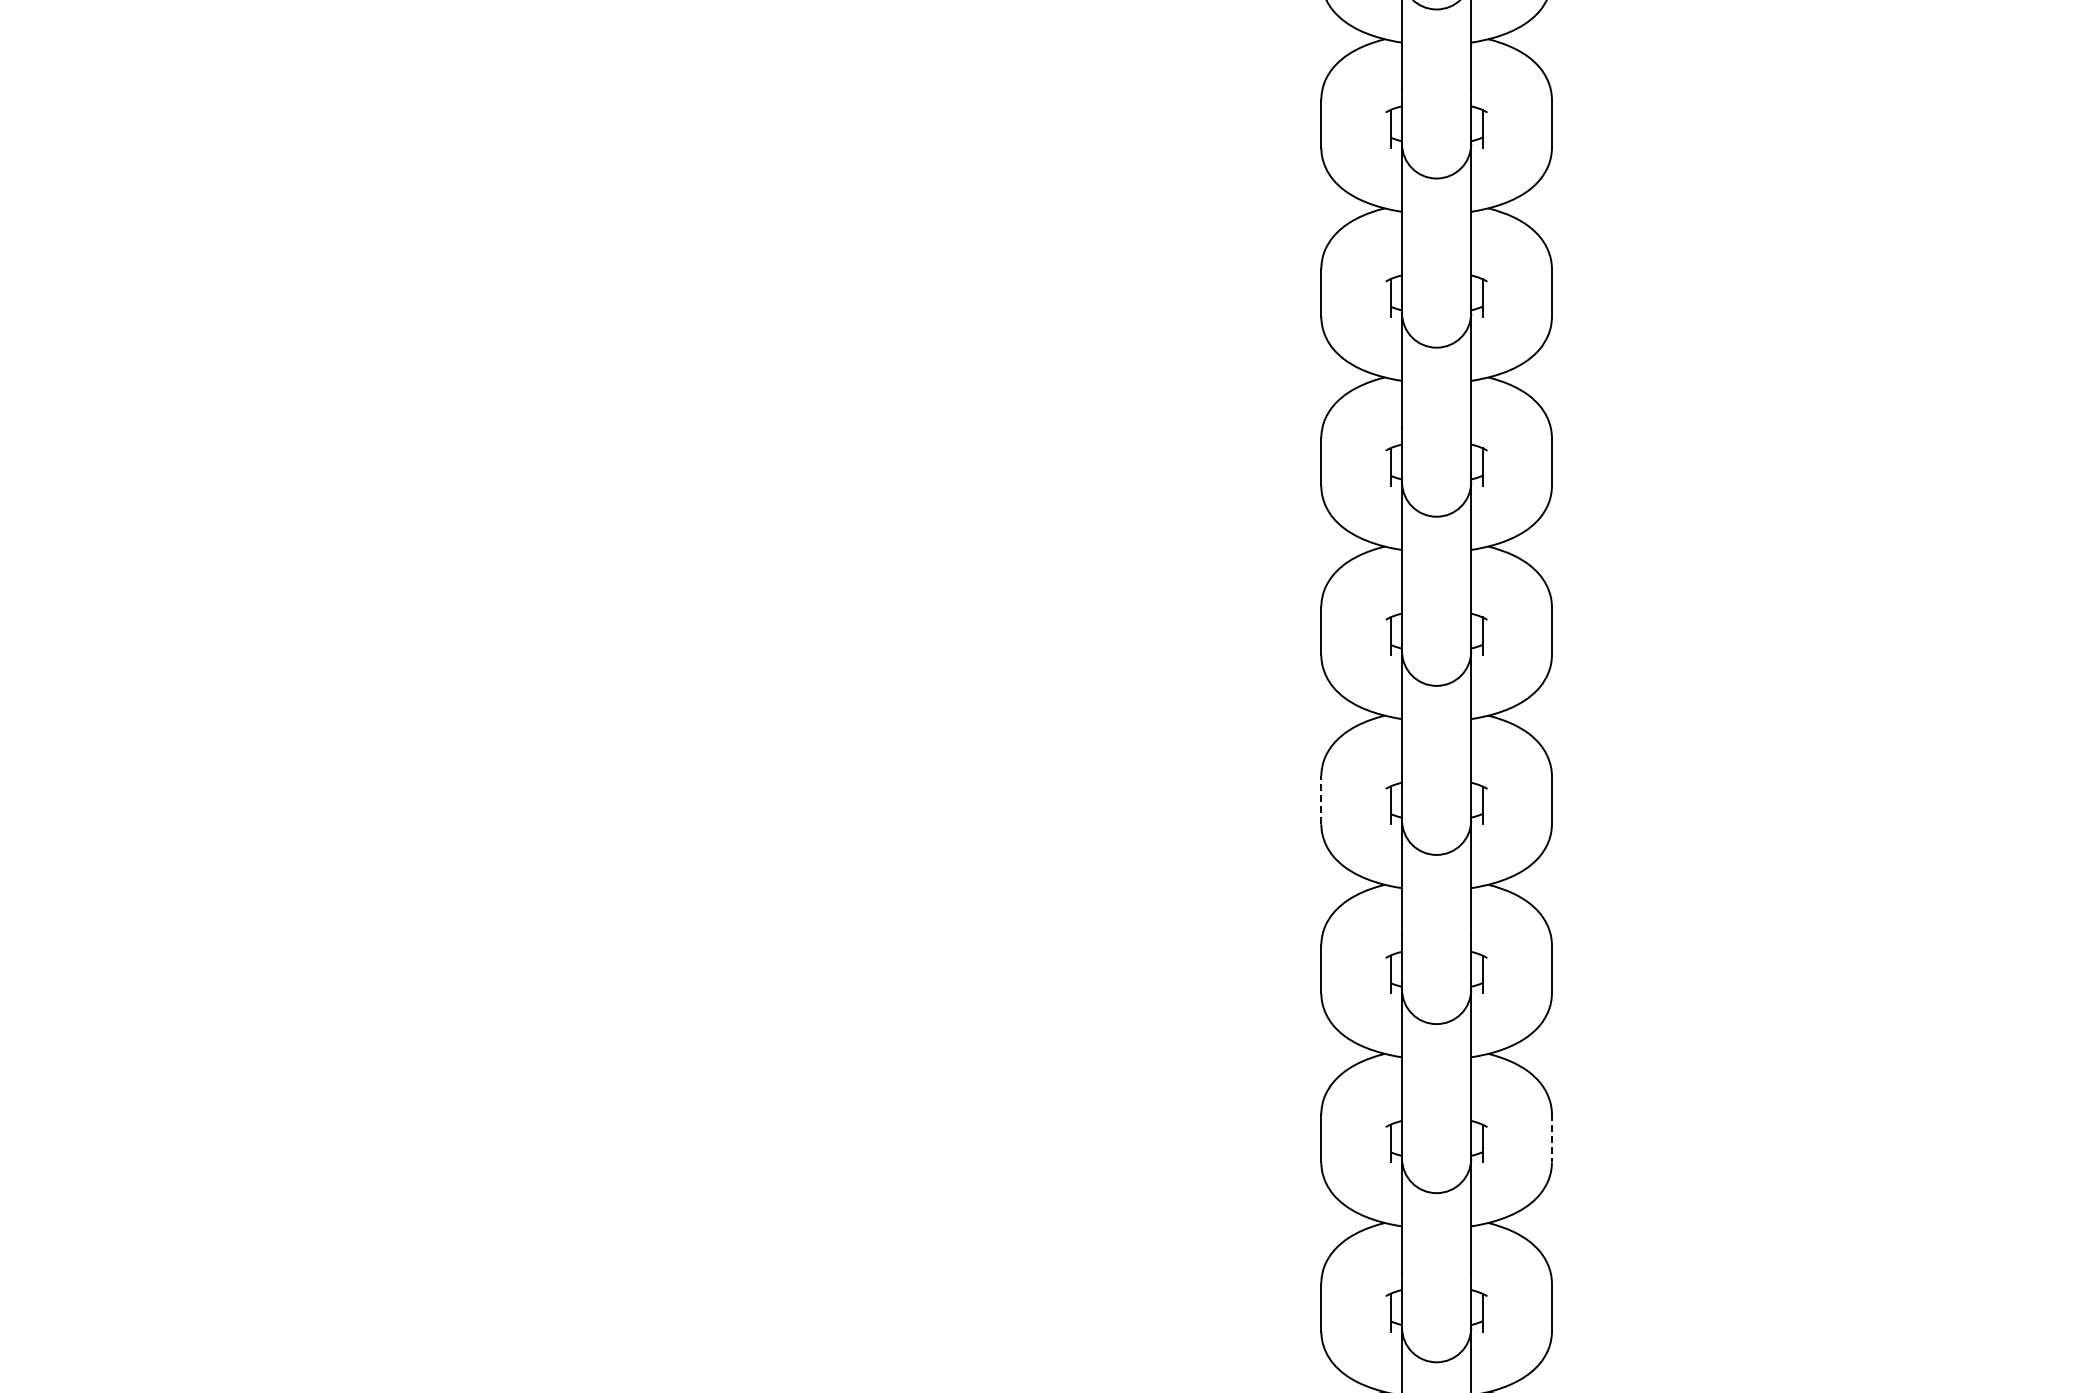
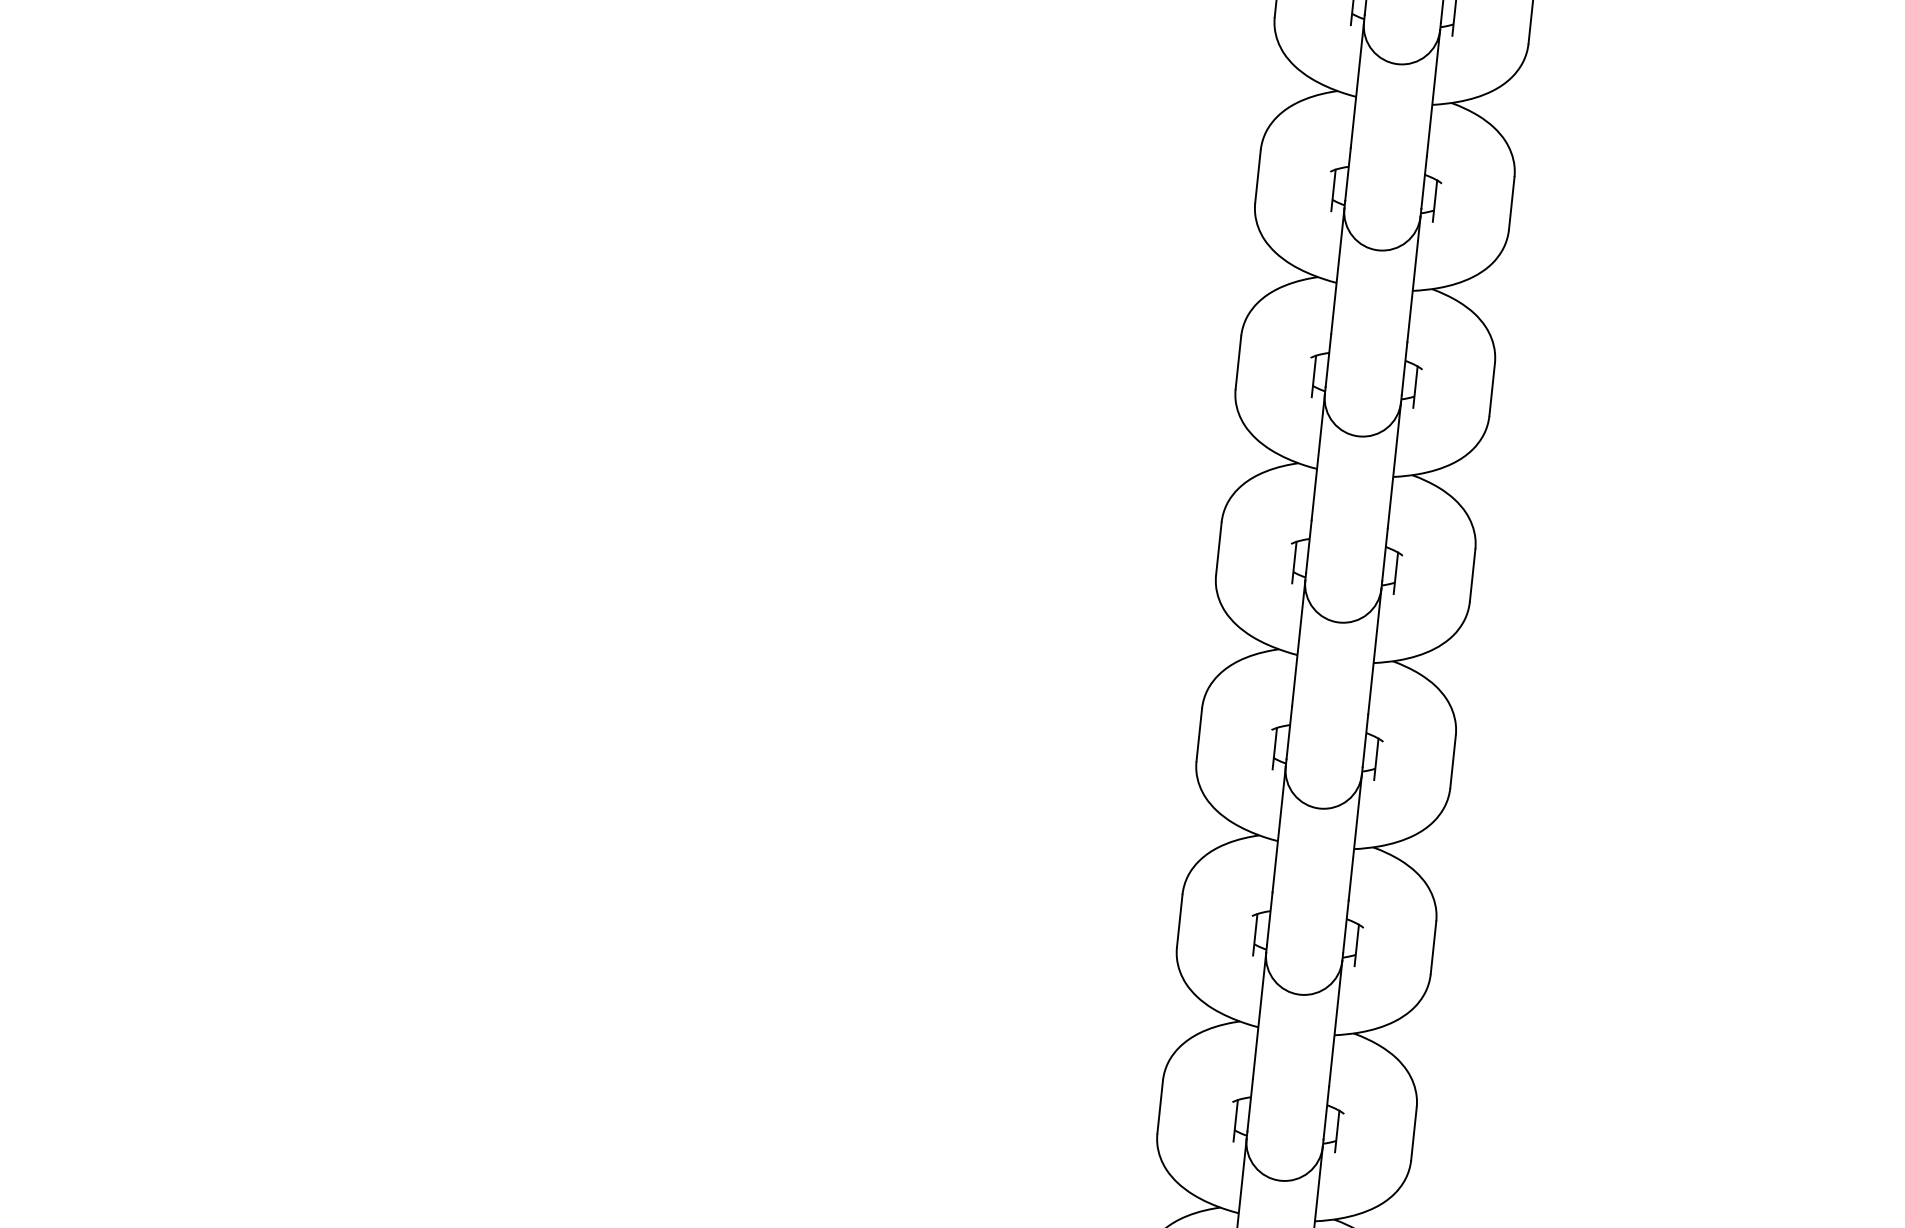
line: (1321, 800) -> (1199, 735), dashed -> solid
line: (1551, 1138) -> (1413, 1133), dashed -> solid

